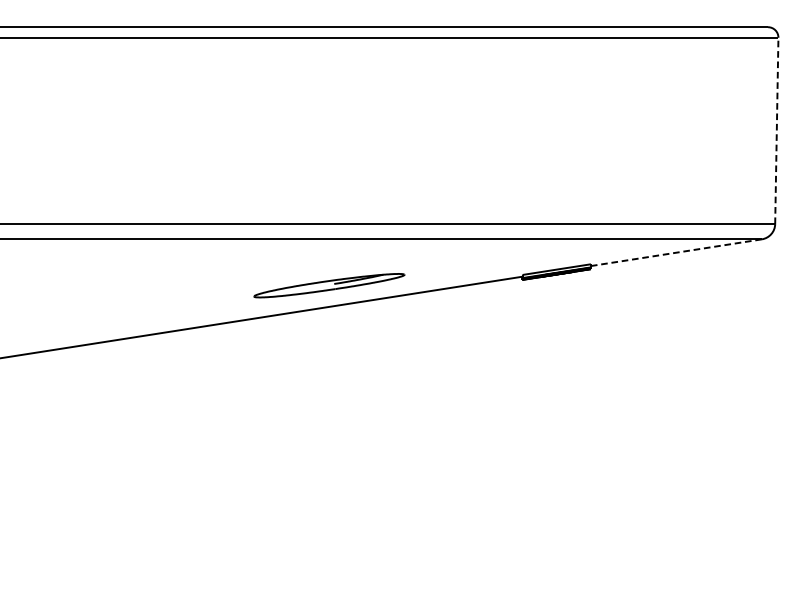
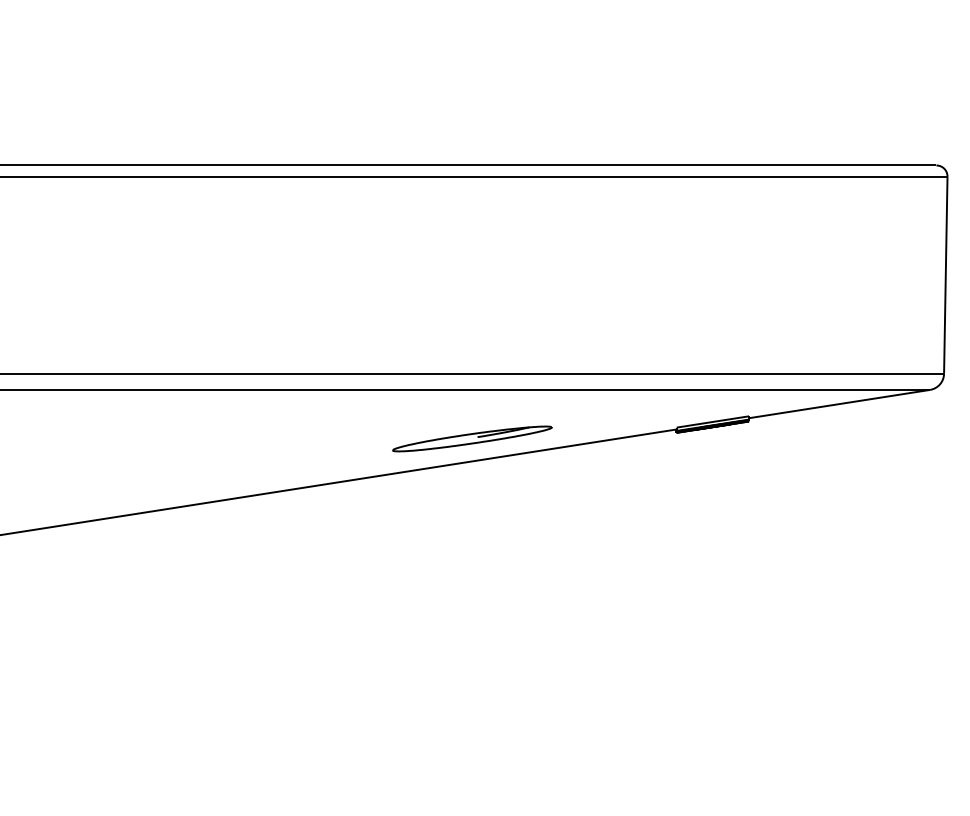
line: (776, 131) -> (945, 275), dashed -> solid
line: (676, 253) -> (839, 404), dashed -> solid

